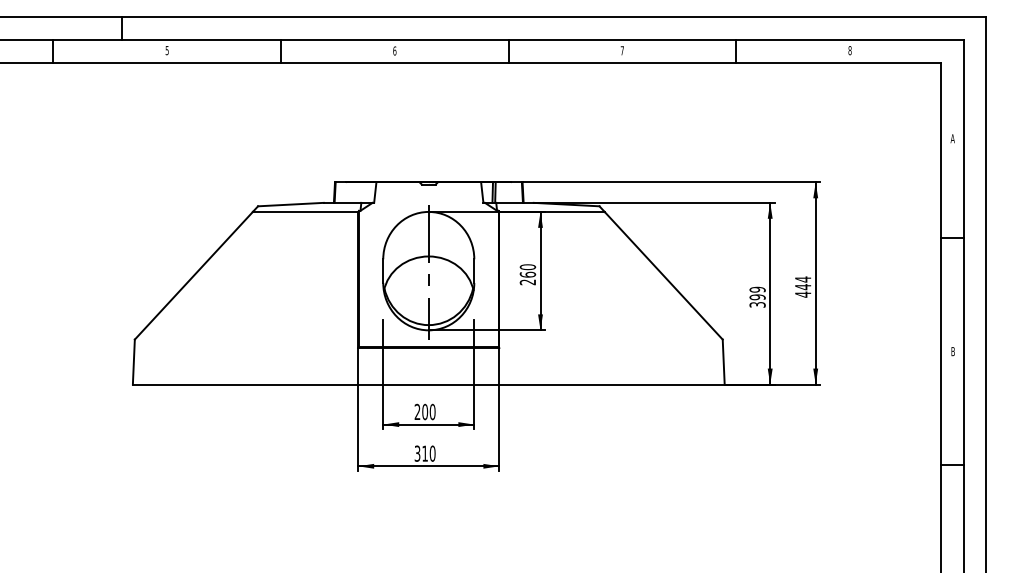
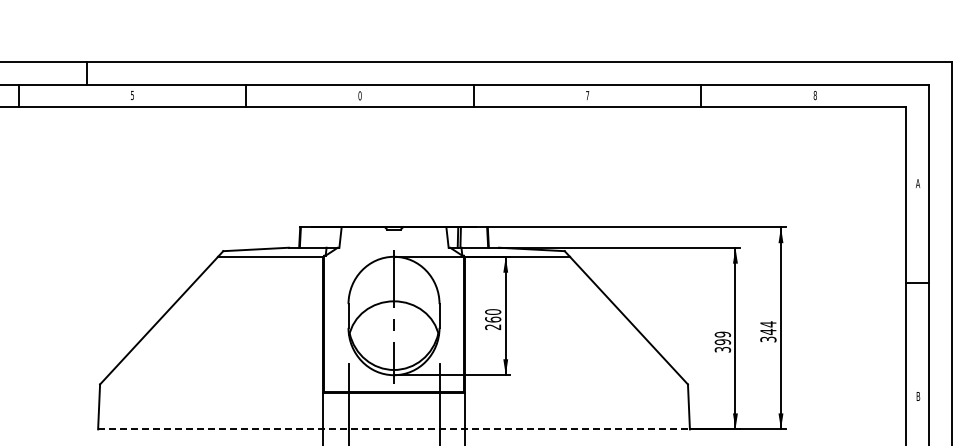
text: (394, 50) -> (359, 95), 6 -> 0
text: (803, 294) -> (768, 339), 444 -> 344
line: (428, 384) -> (393, 429), solid -> dashed

